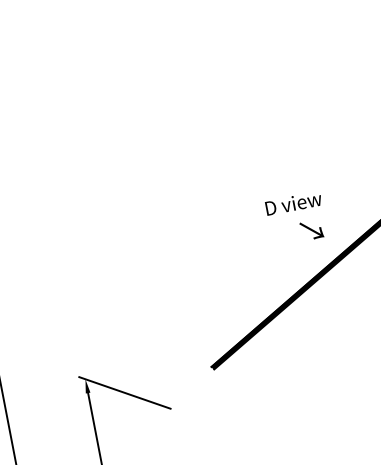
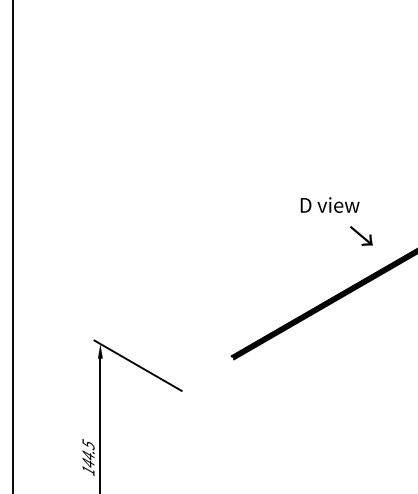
text: (293, 203) -> (329, 204), moved

